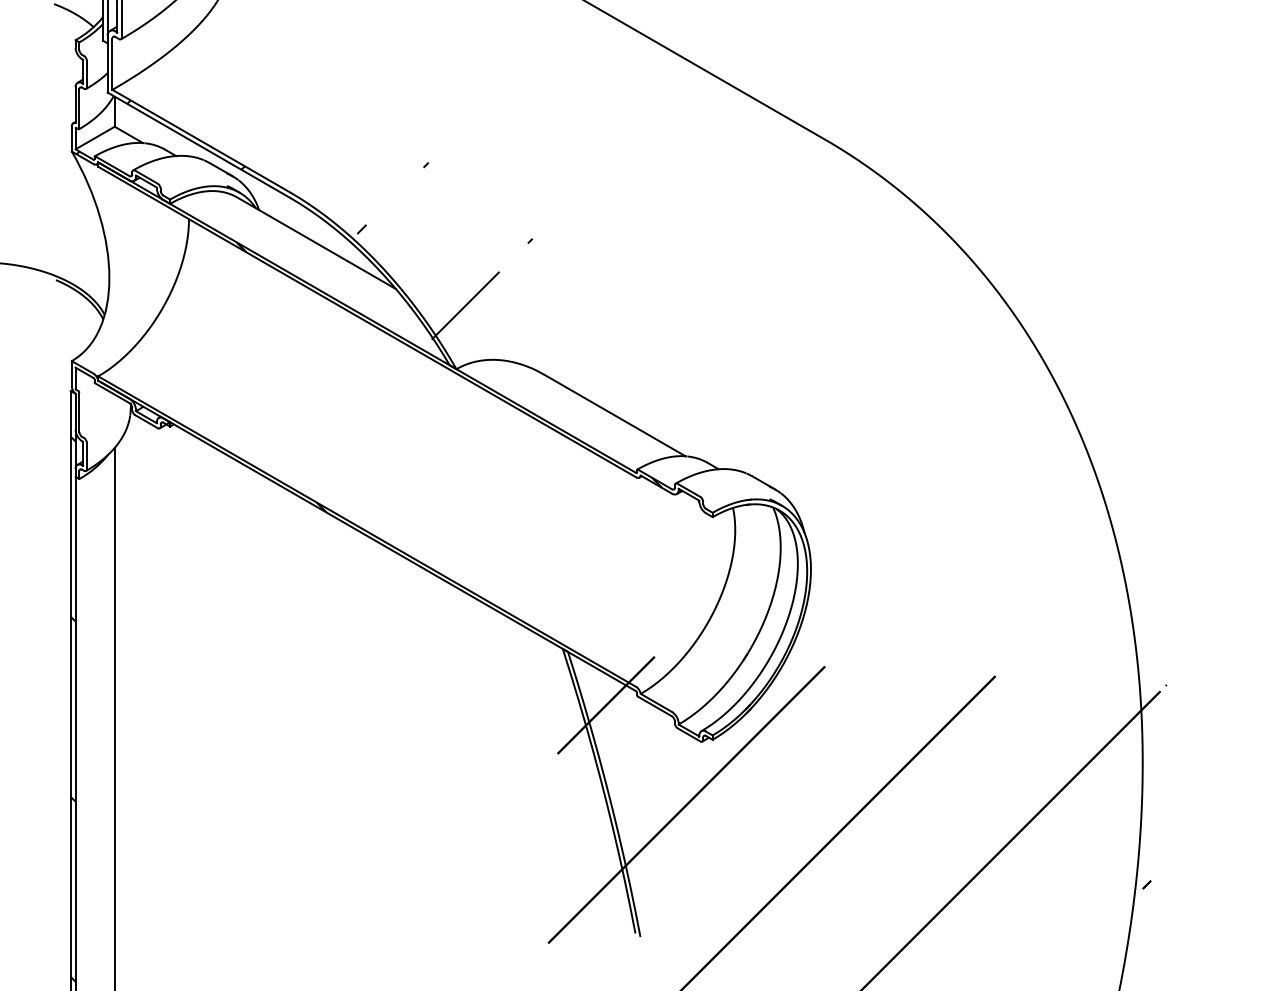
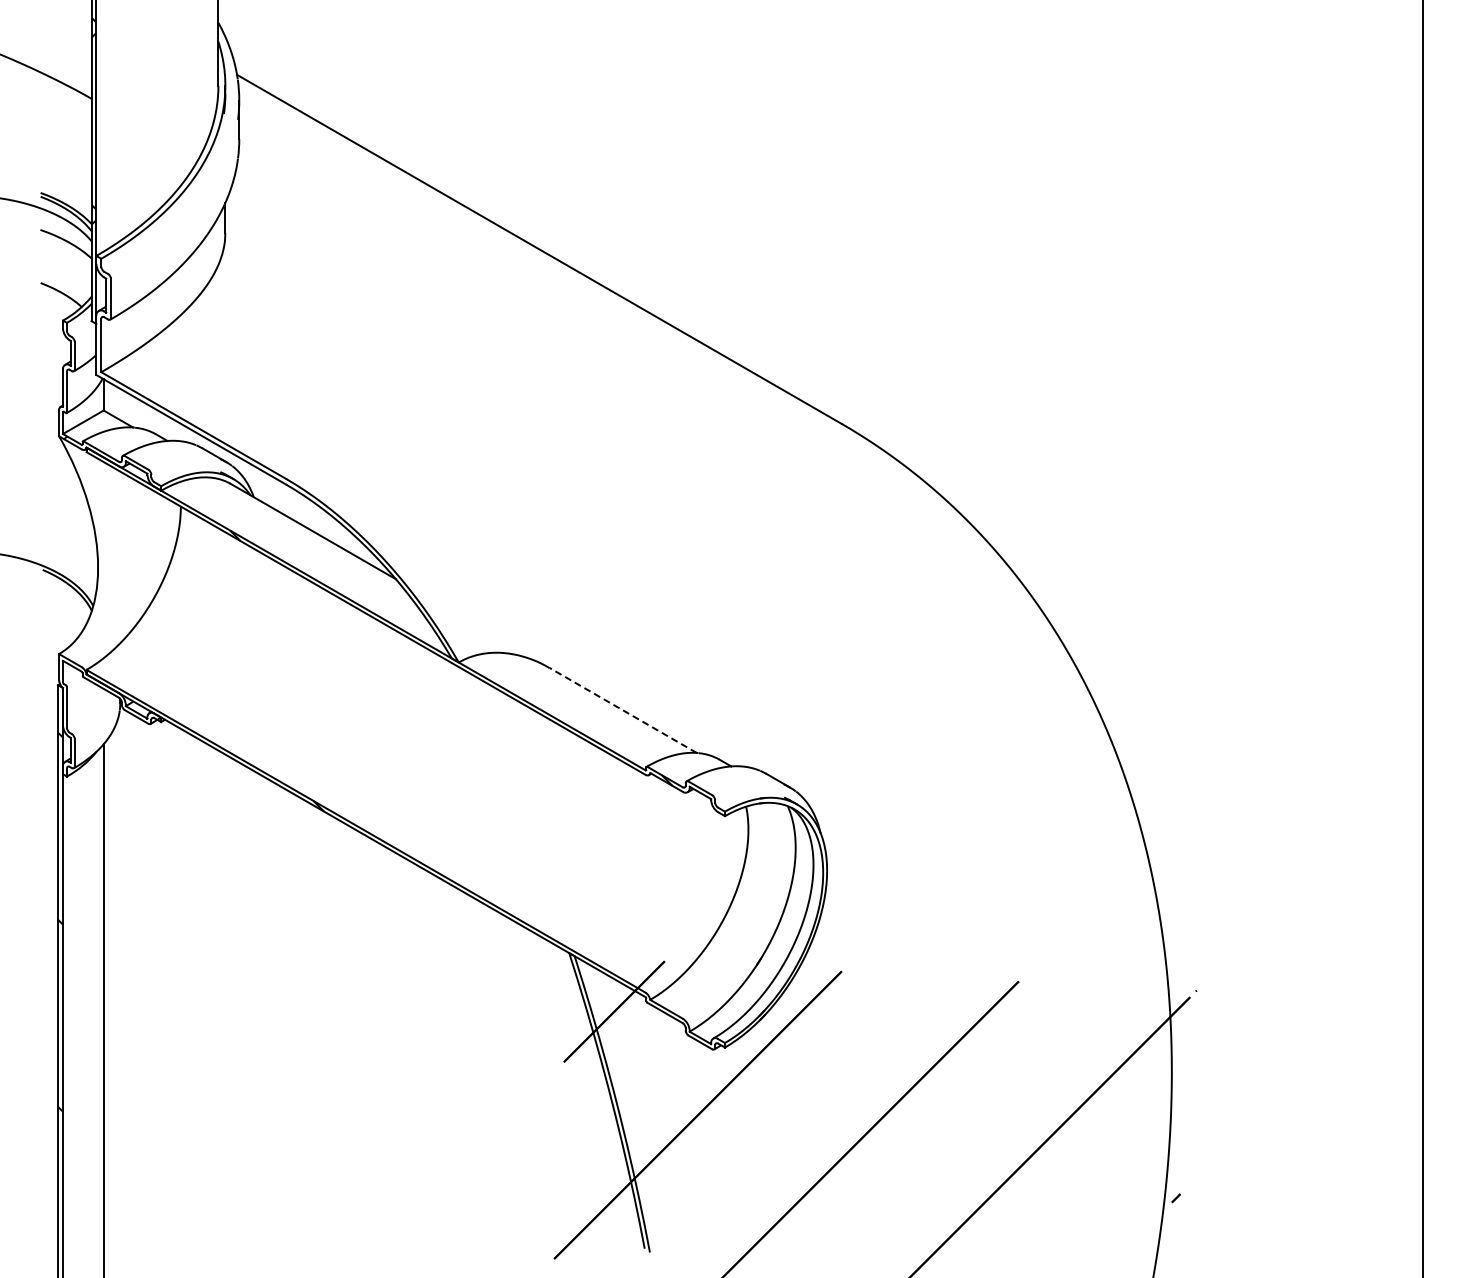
hatch: (329, 220) -> (326, 507), removed
line: (615, 415) -> (623, 710), solid -> dashed

